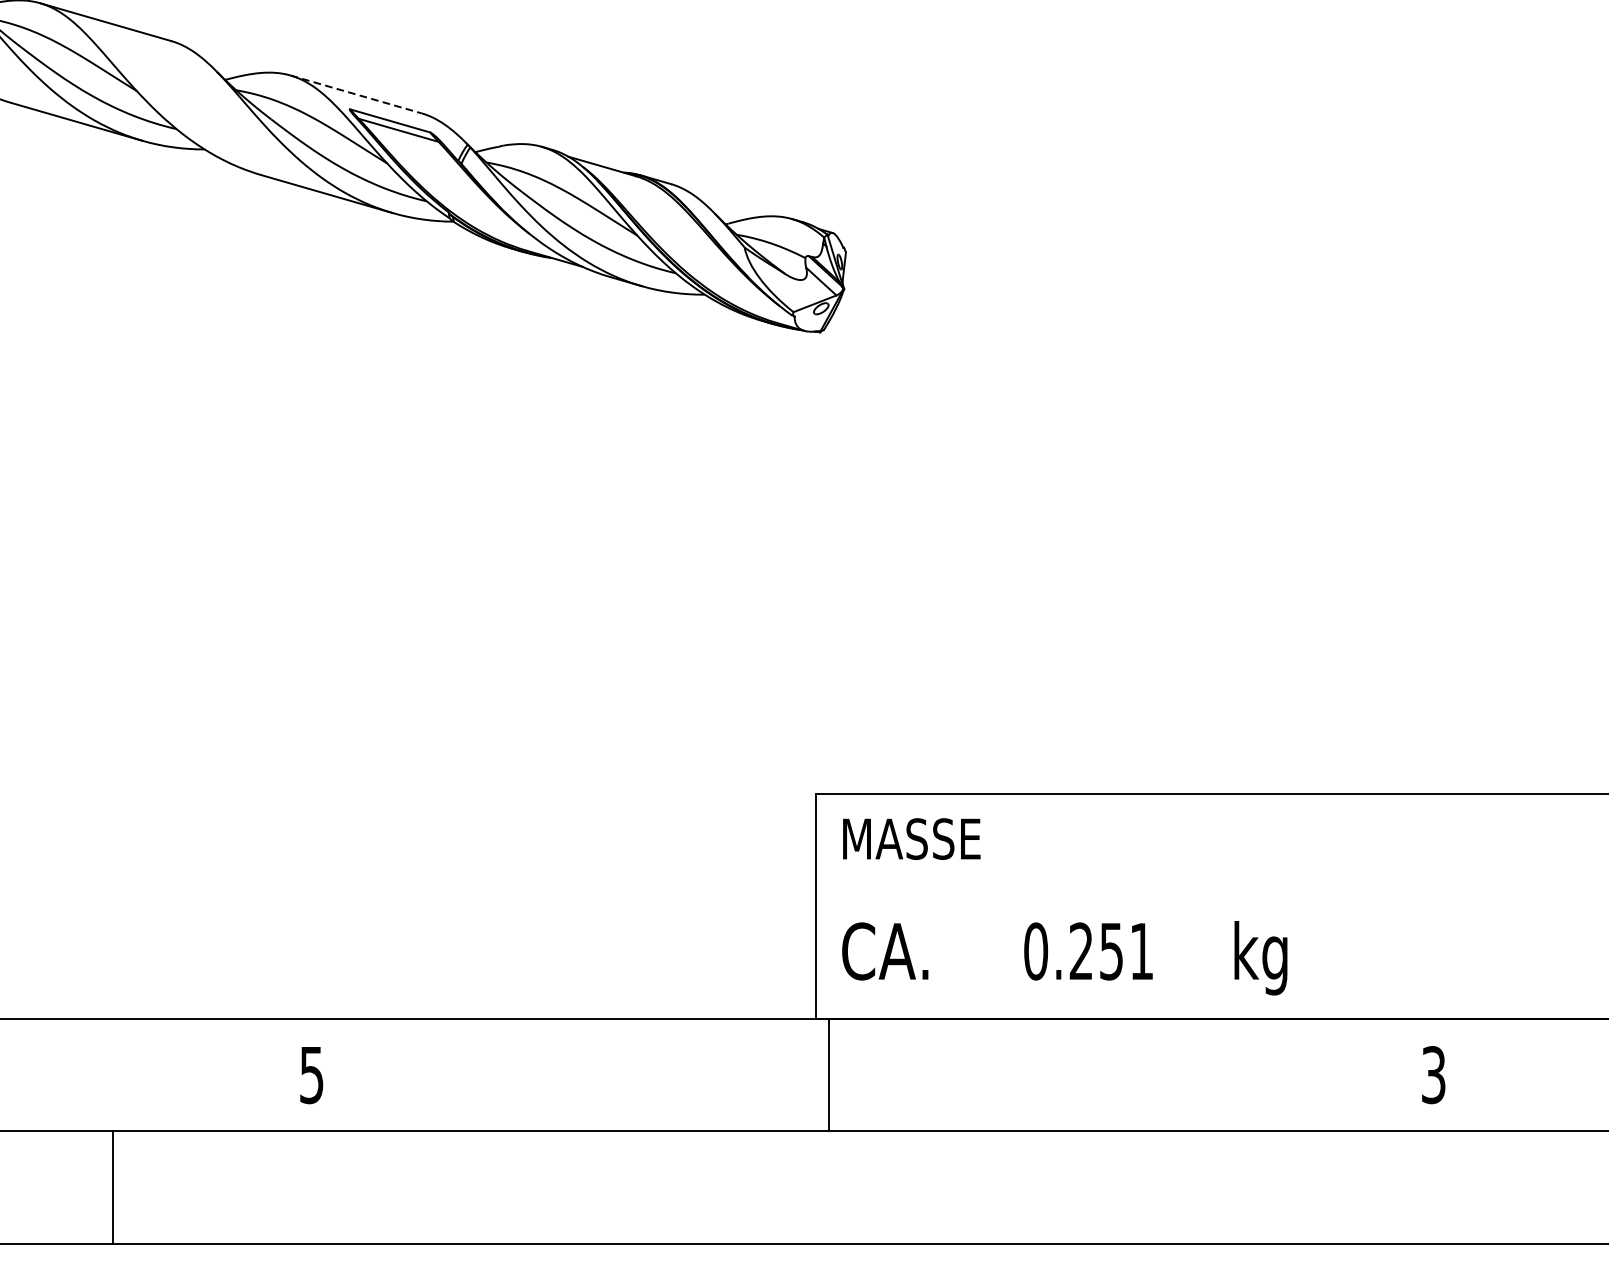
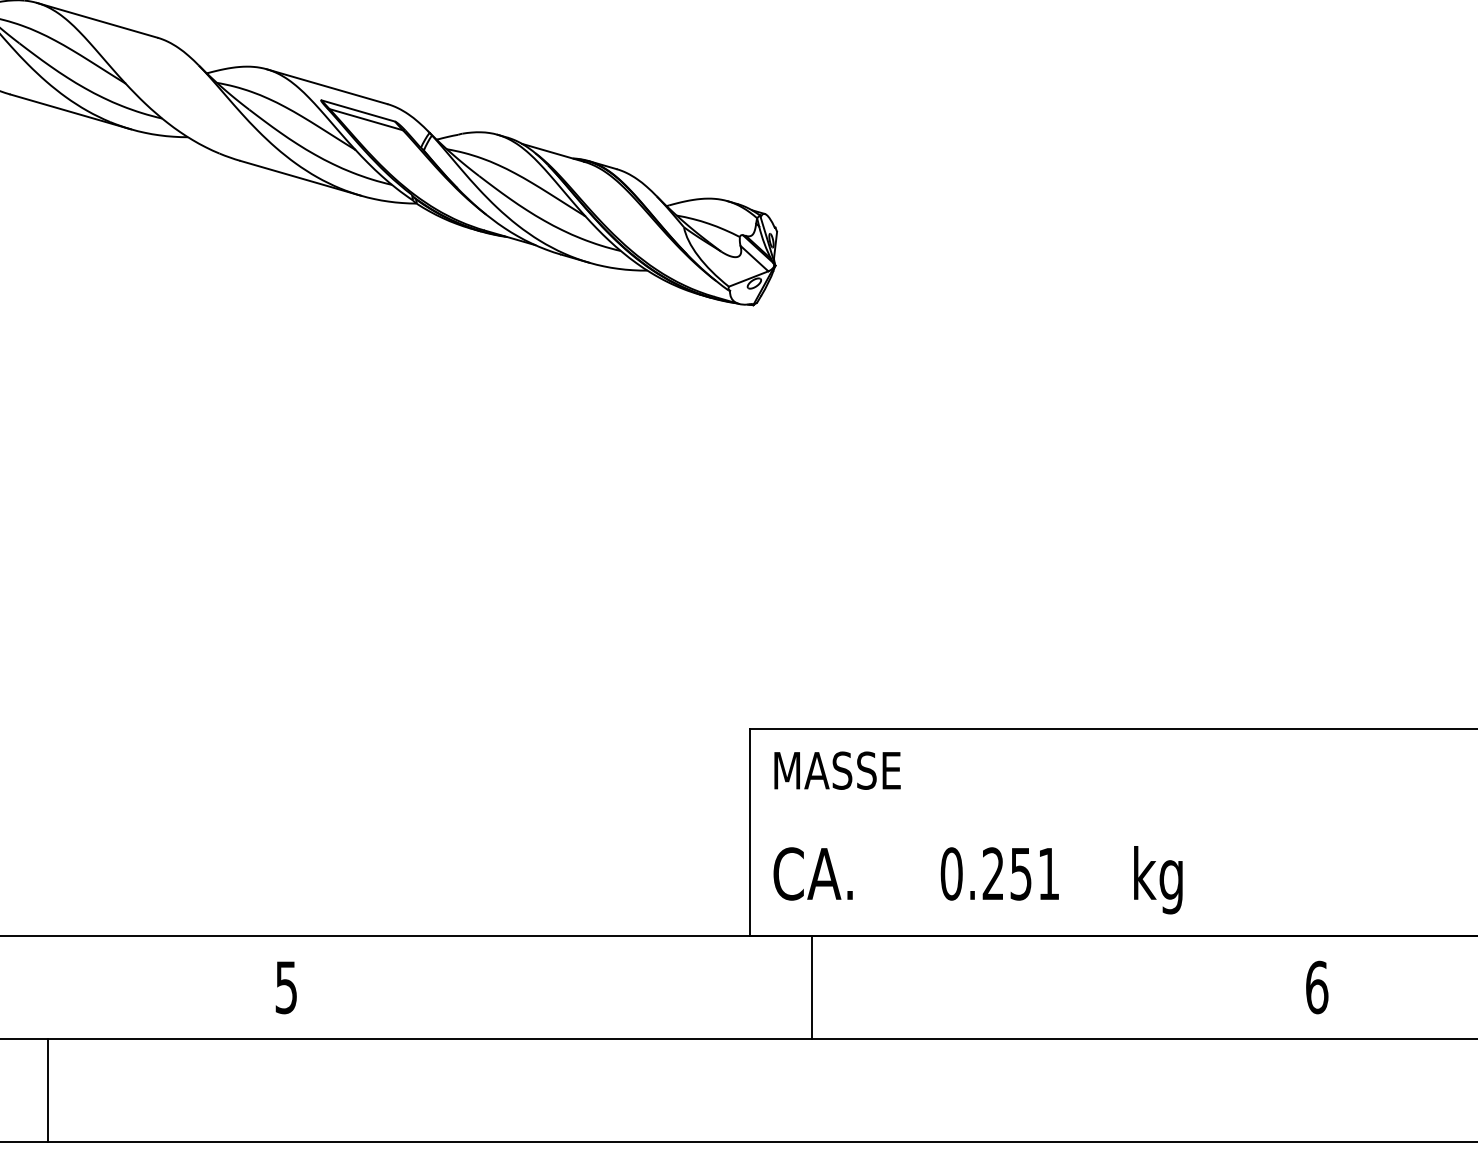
line: (356, 94) -> (327, 86), dashed -> solid
line: (828, 1075) -> (811, 987), moved
text: (1434, 1075) -> (1317, 987), 3 -> 6
line: (112, 1187) -> (47, 1090), moved

